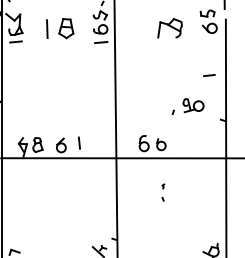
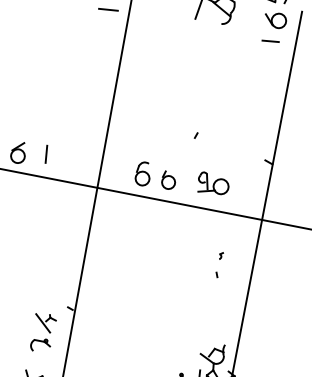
line: (209, 75) -> (270, 41), moved
part: (193, 105) -> (213, 184), moved
part: (163, 192) -> (219, 264), moved

